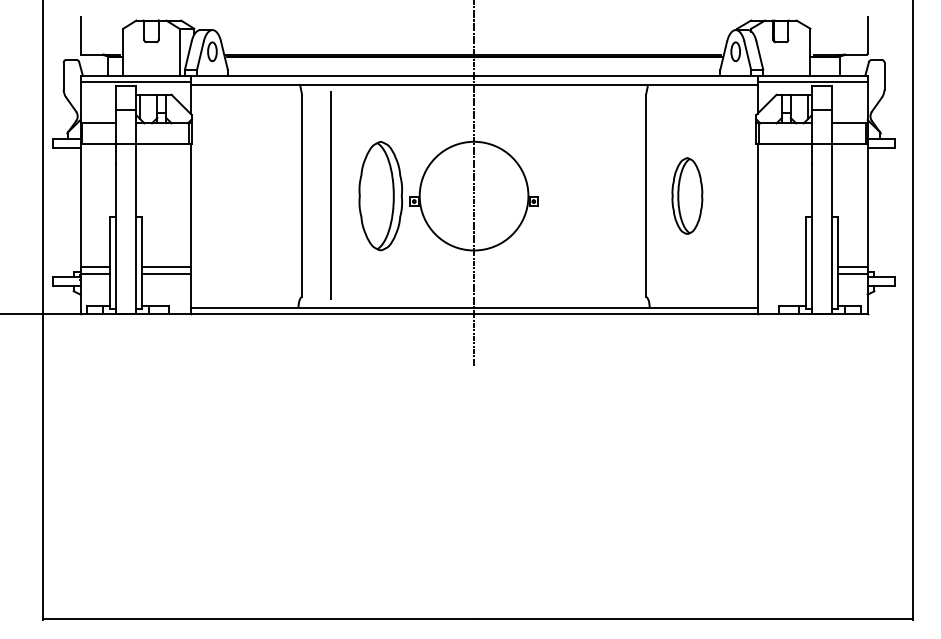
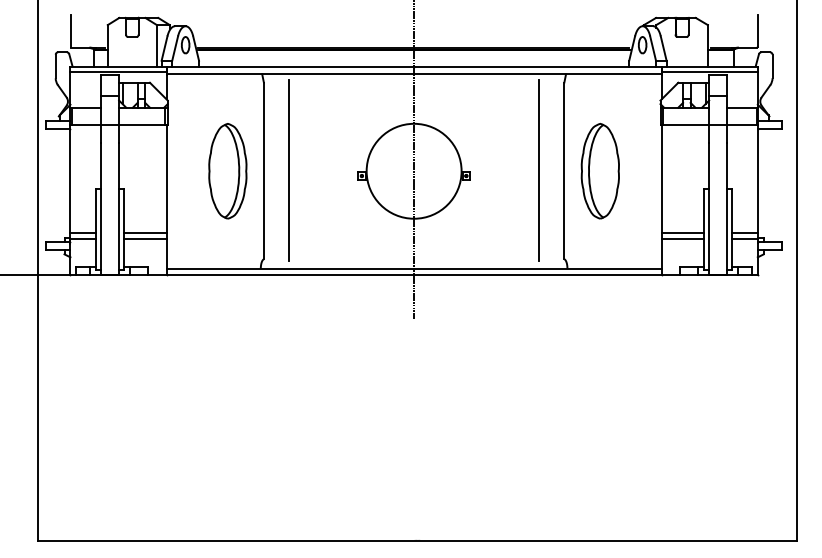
line: (617, 195) -> (539, 170), added
part: (687, 195) -> (600, 170), size x1.43
part: (380, 196) -> (227, 171), moved
line: (781, 267) -> (682, 233), added
line: (781, 273) -> (682, 238), added

